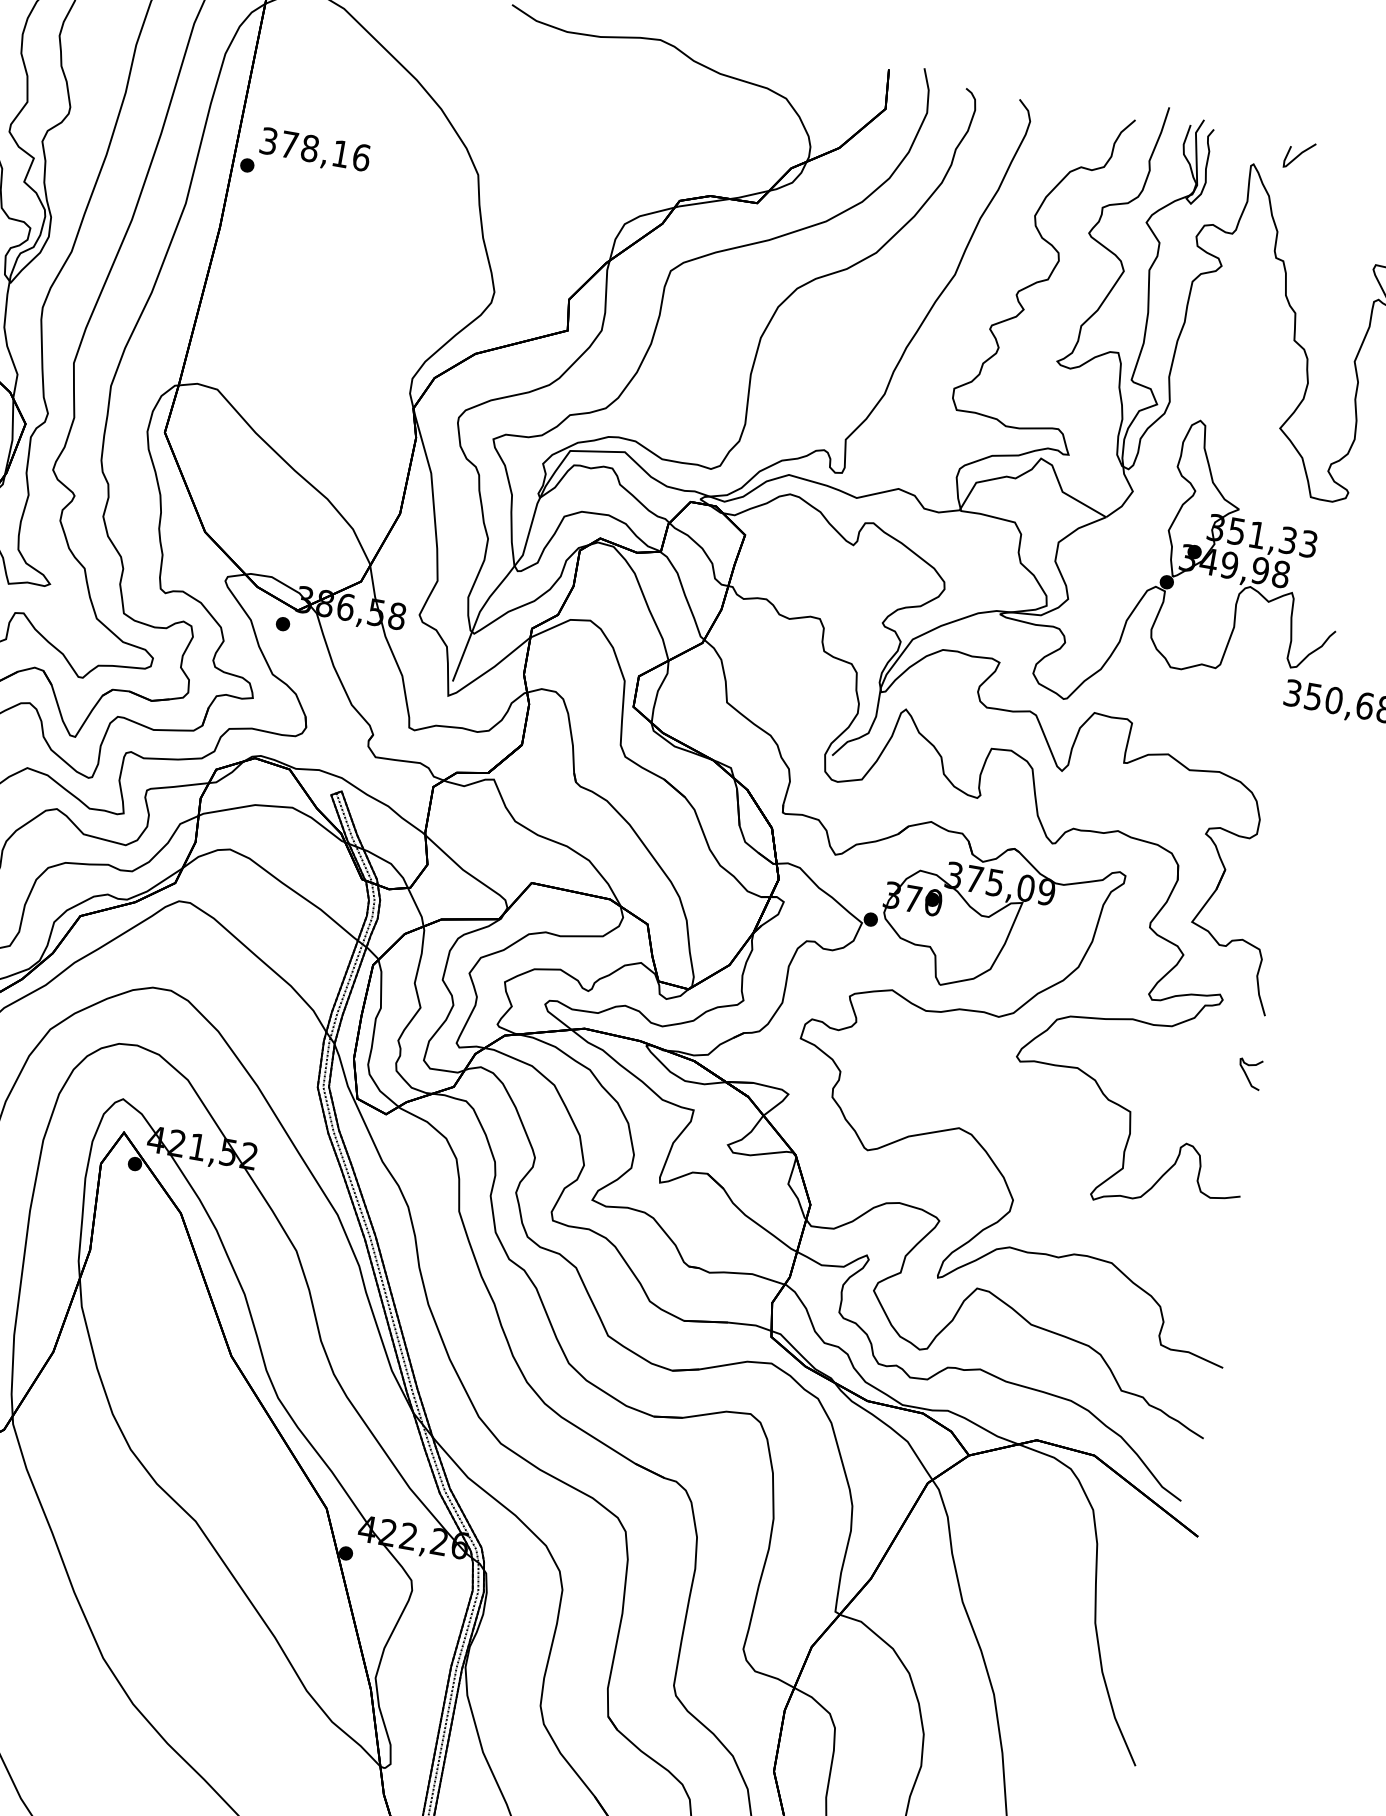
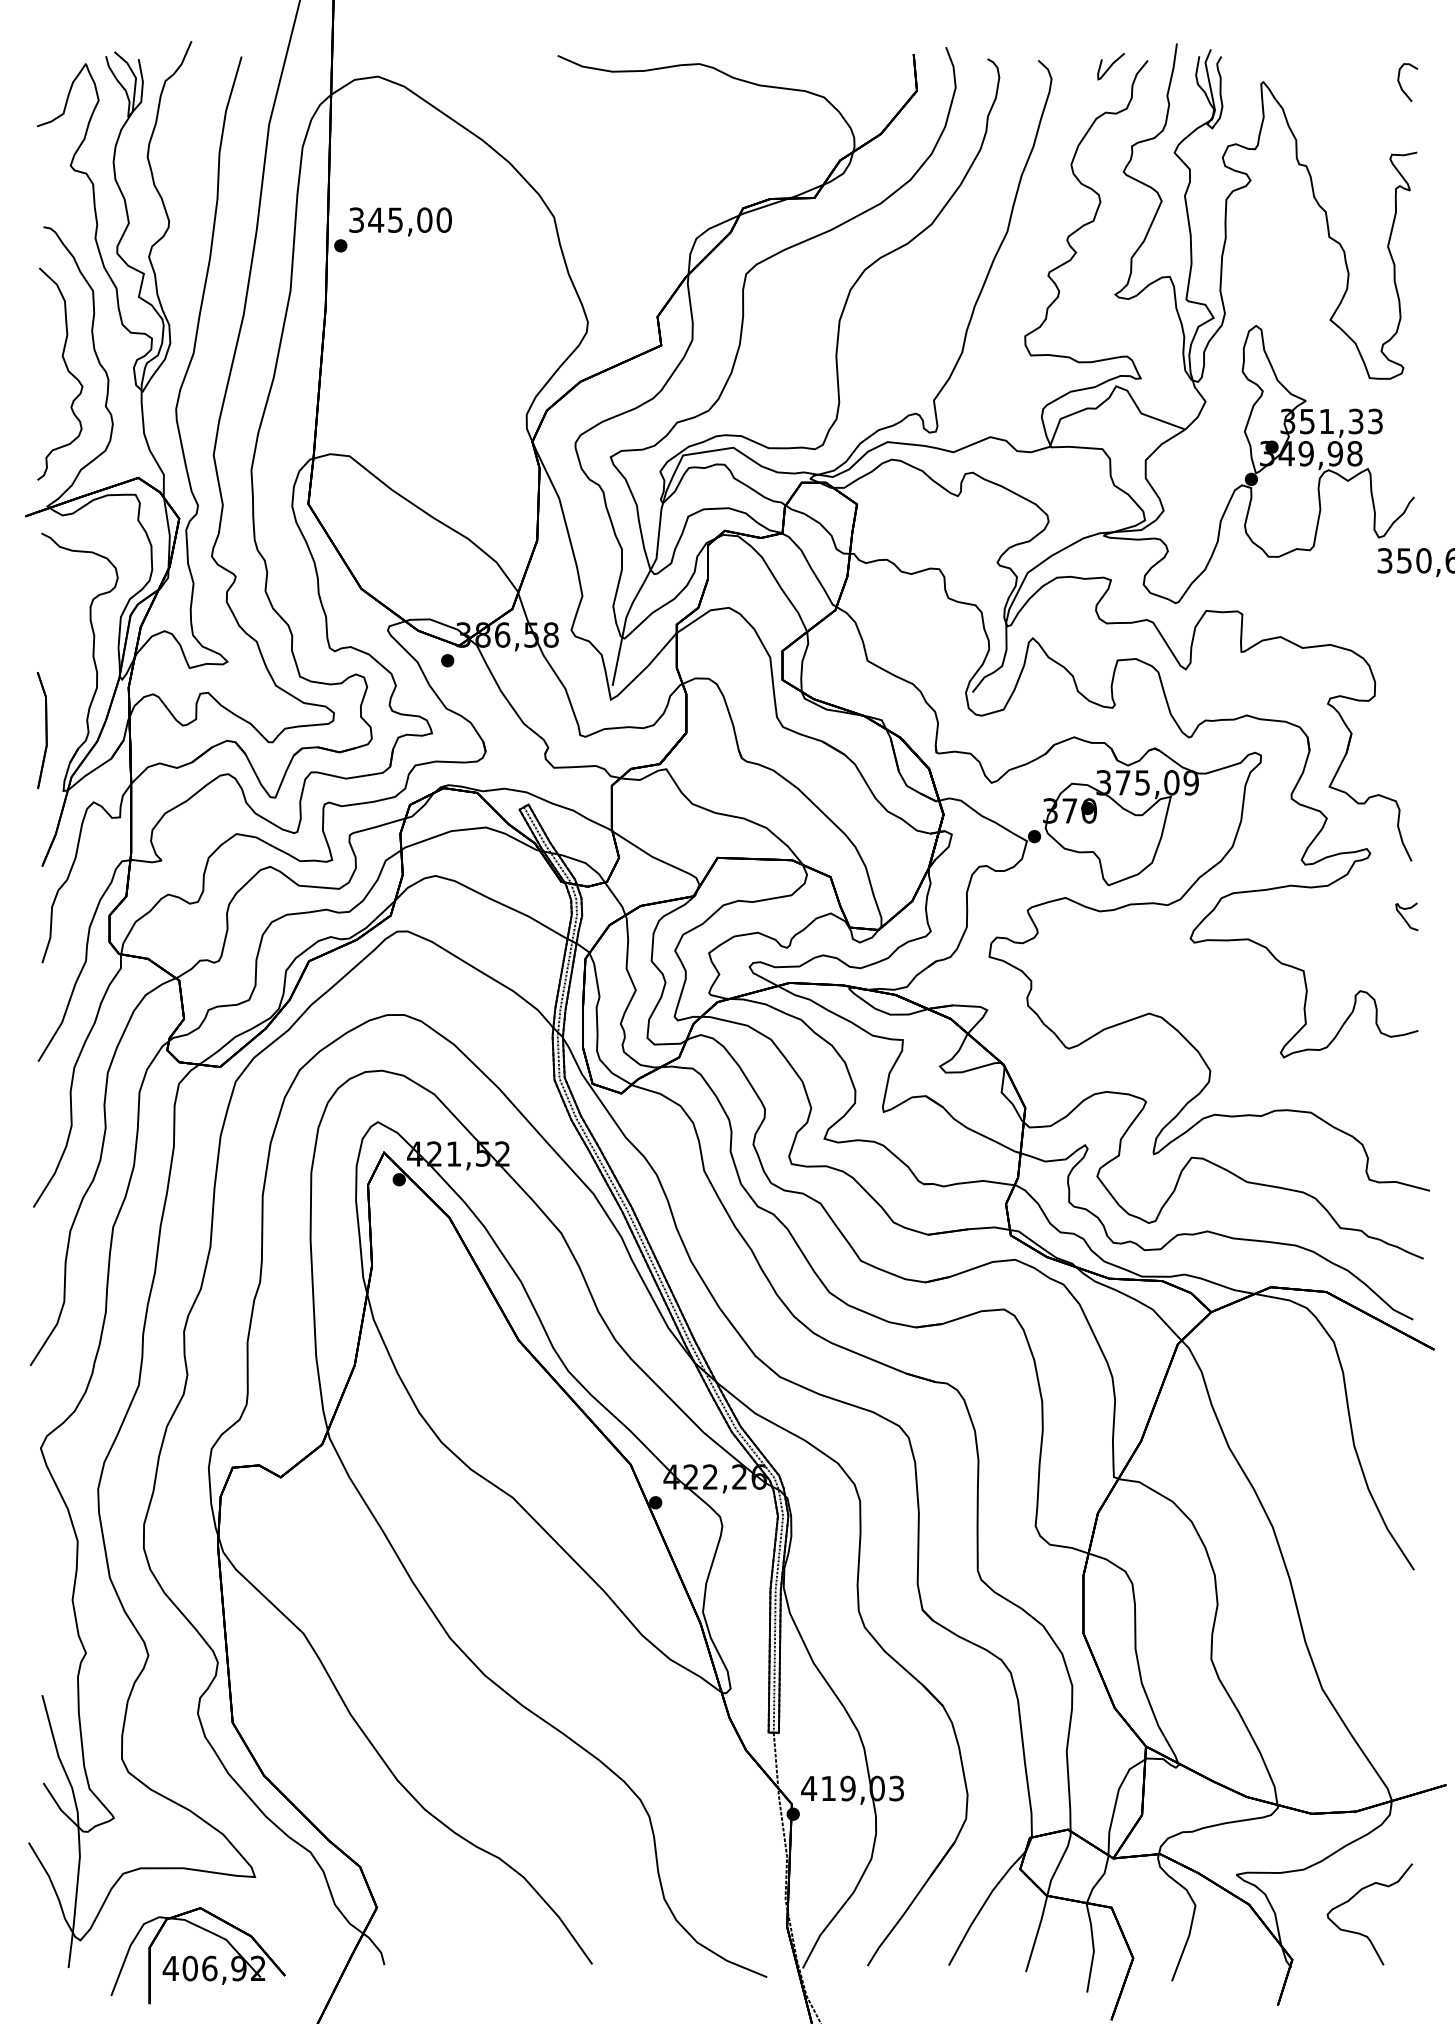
text: (325, 150) -> (410, 219), 378,16 -> 345,00
curve: (1298, 155) -> (1110, 66), moved

